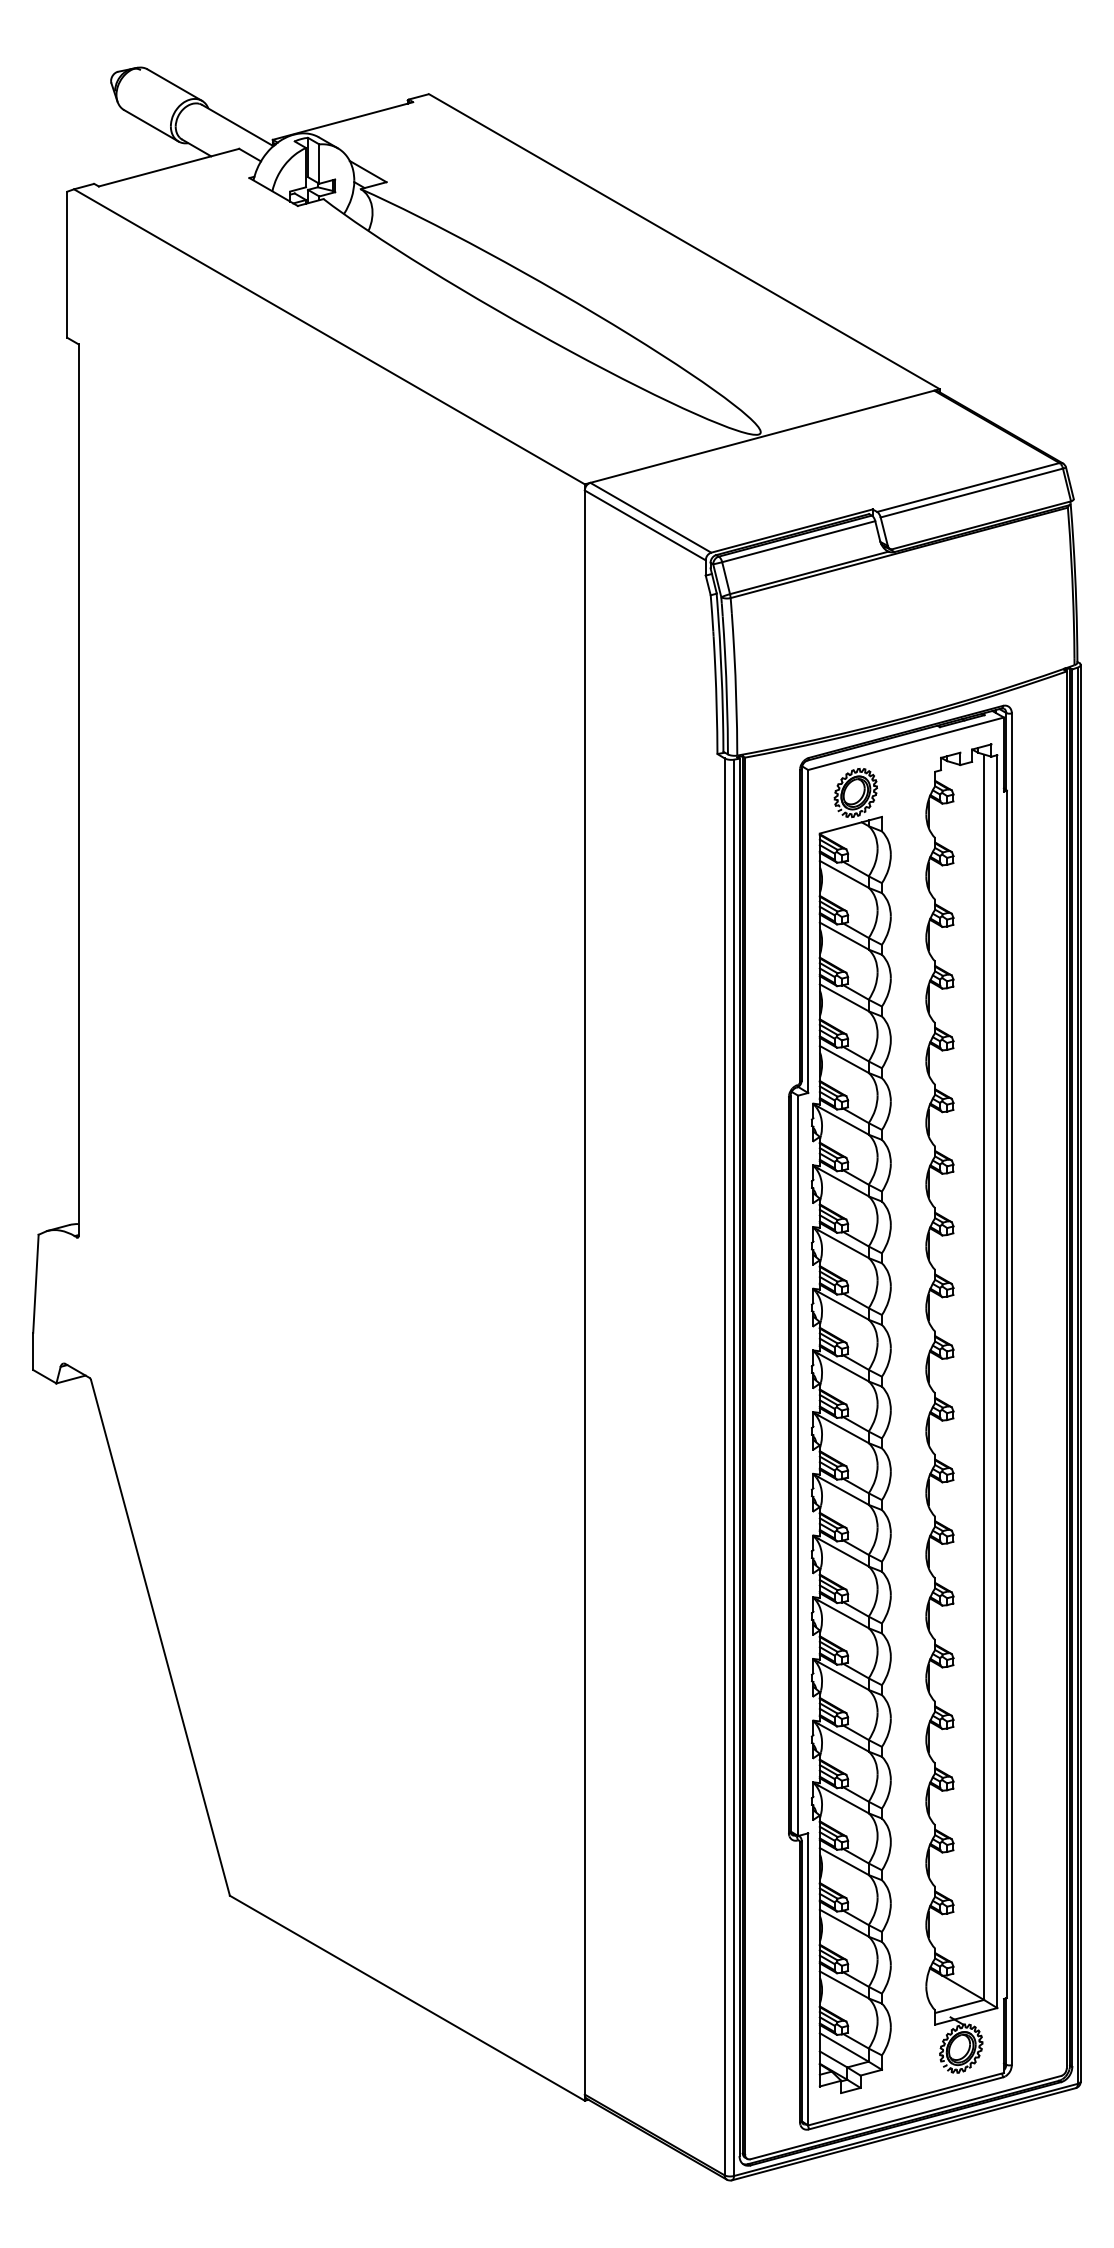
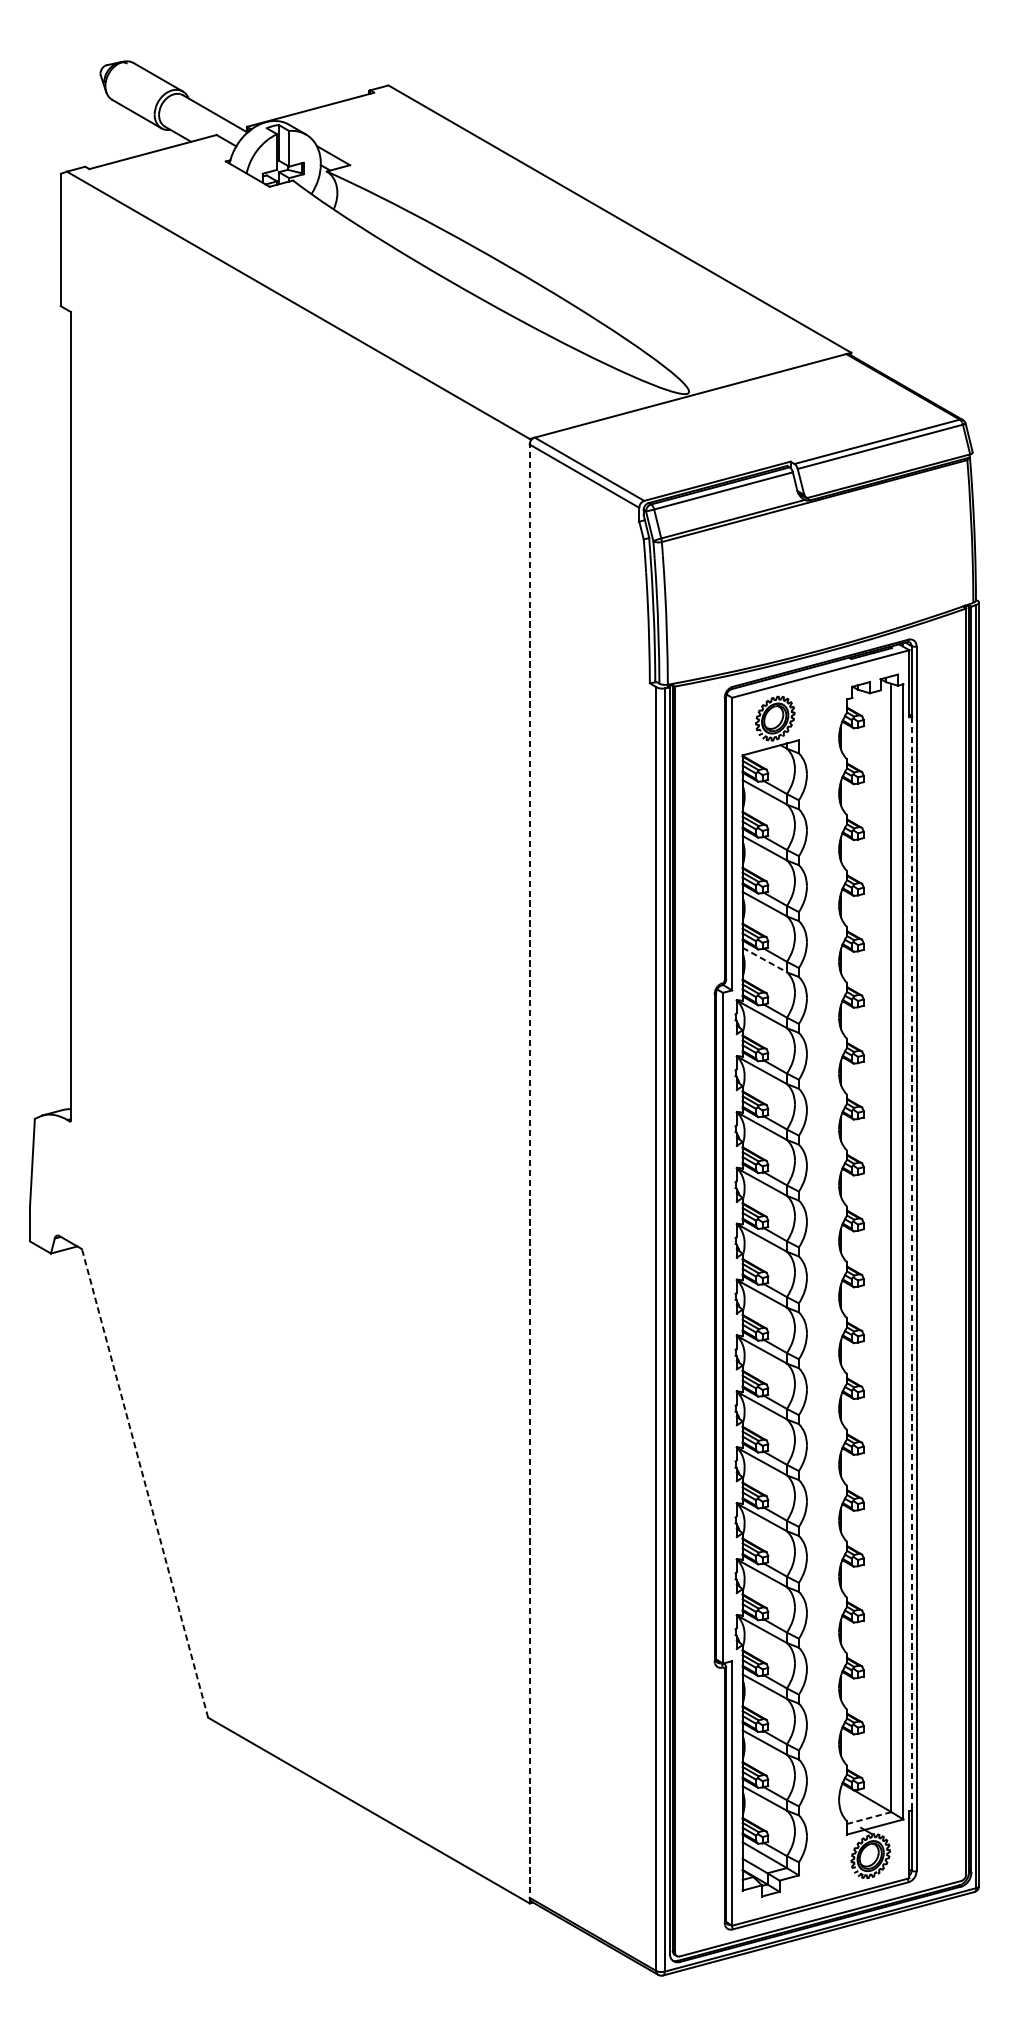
line: (844, 1059) -> (764, 960), solid -> dashed
line: (584, 1292) -> (529, 1171), solid -> dashed
line: (1006, 1394) -> (911, 1263), solid -> dashed
line: (160, 1637) -> (145, 1483), solid -> dashed
line: (959, 2006) -> (869, 1818), solid -> dashed

